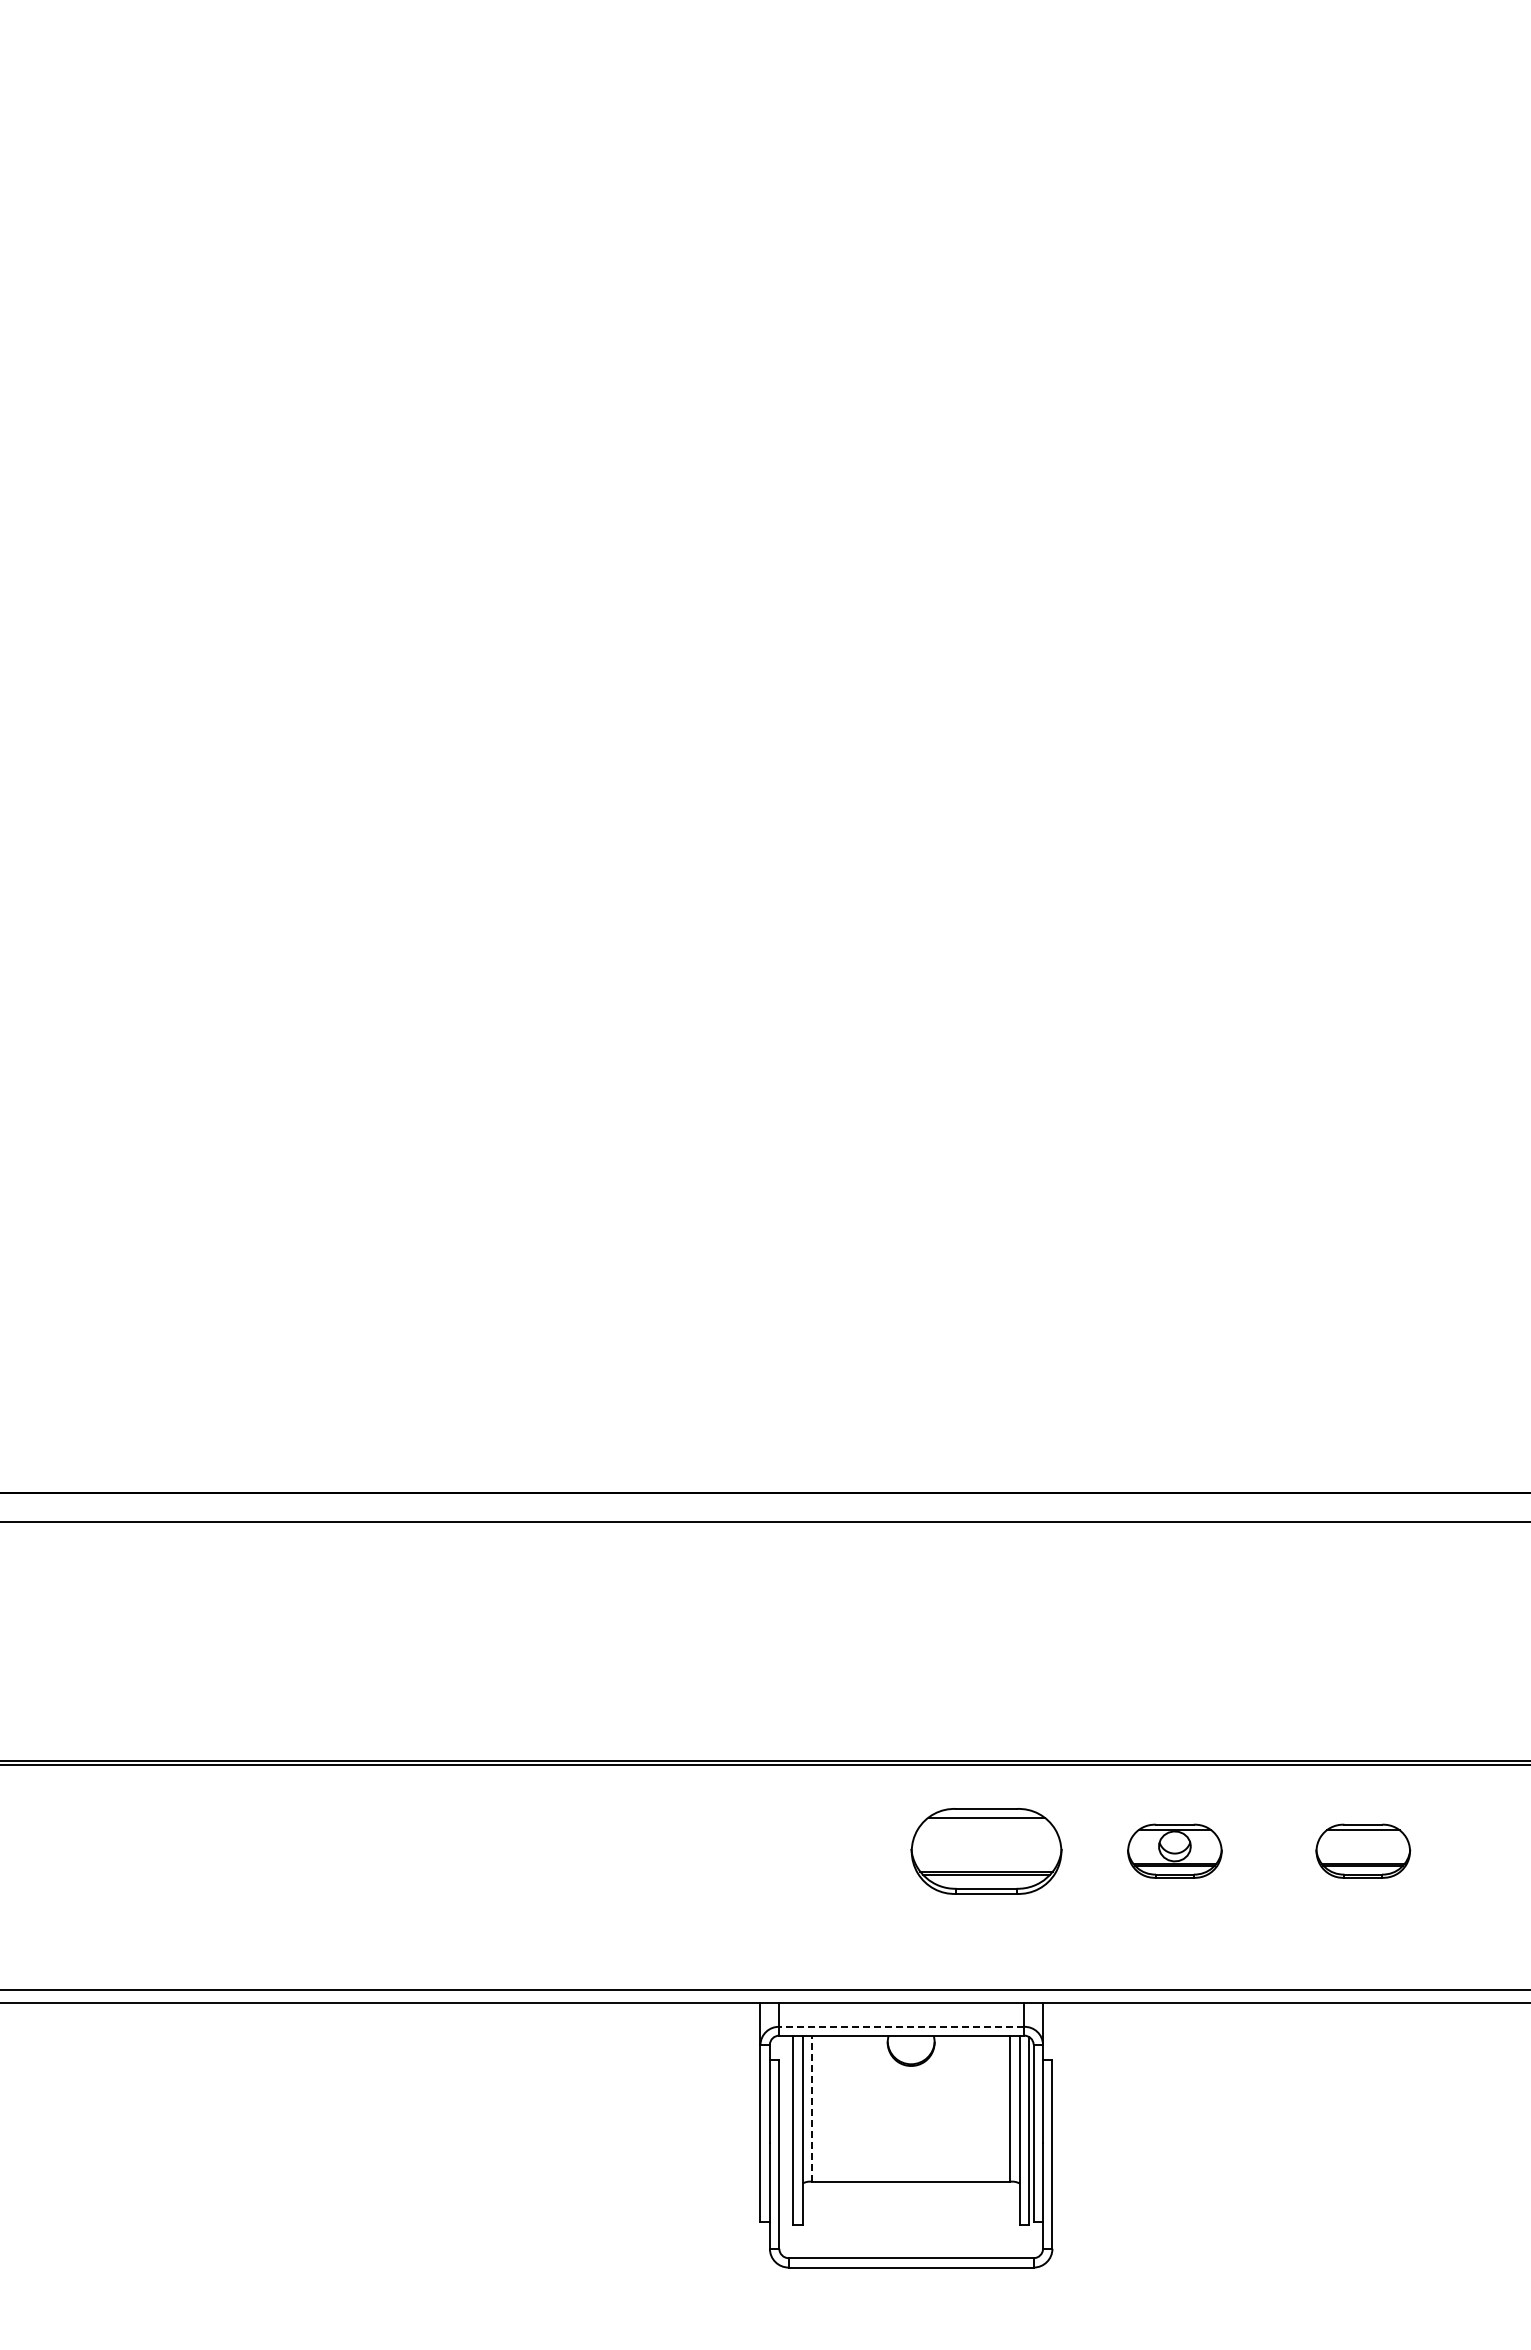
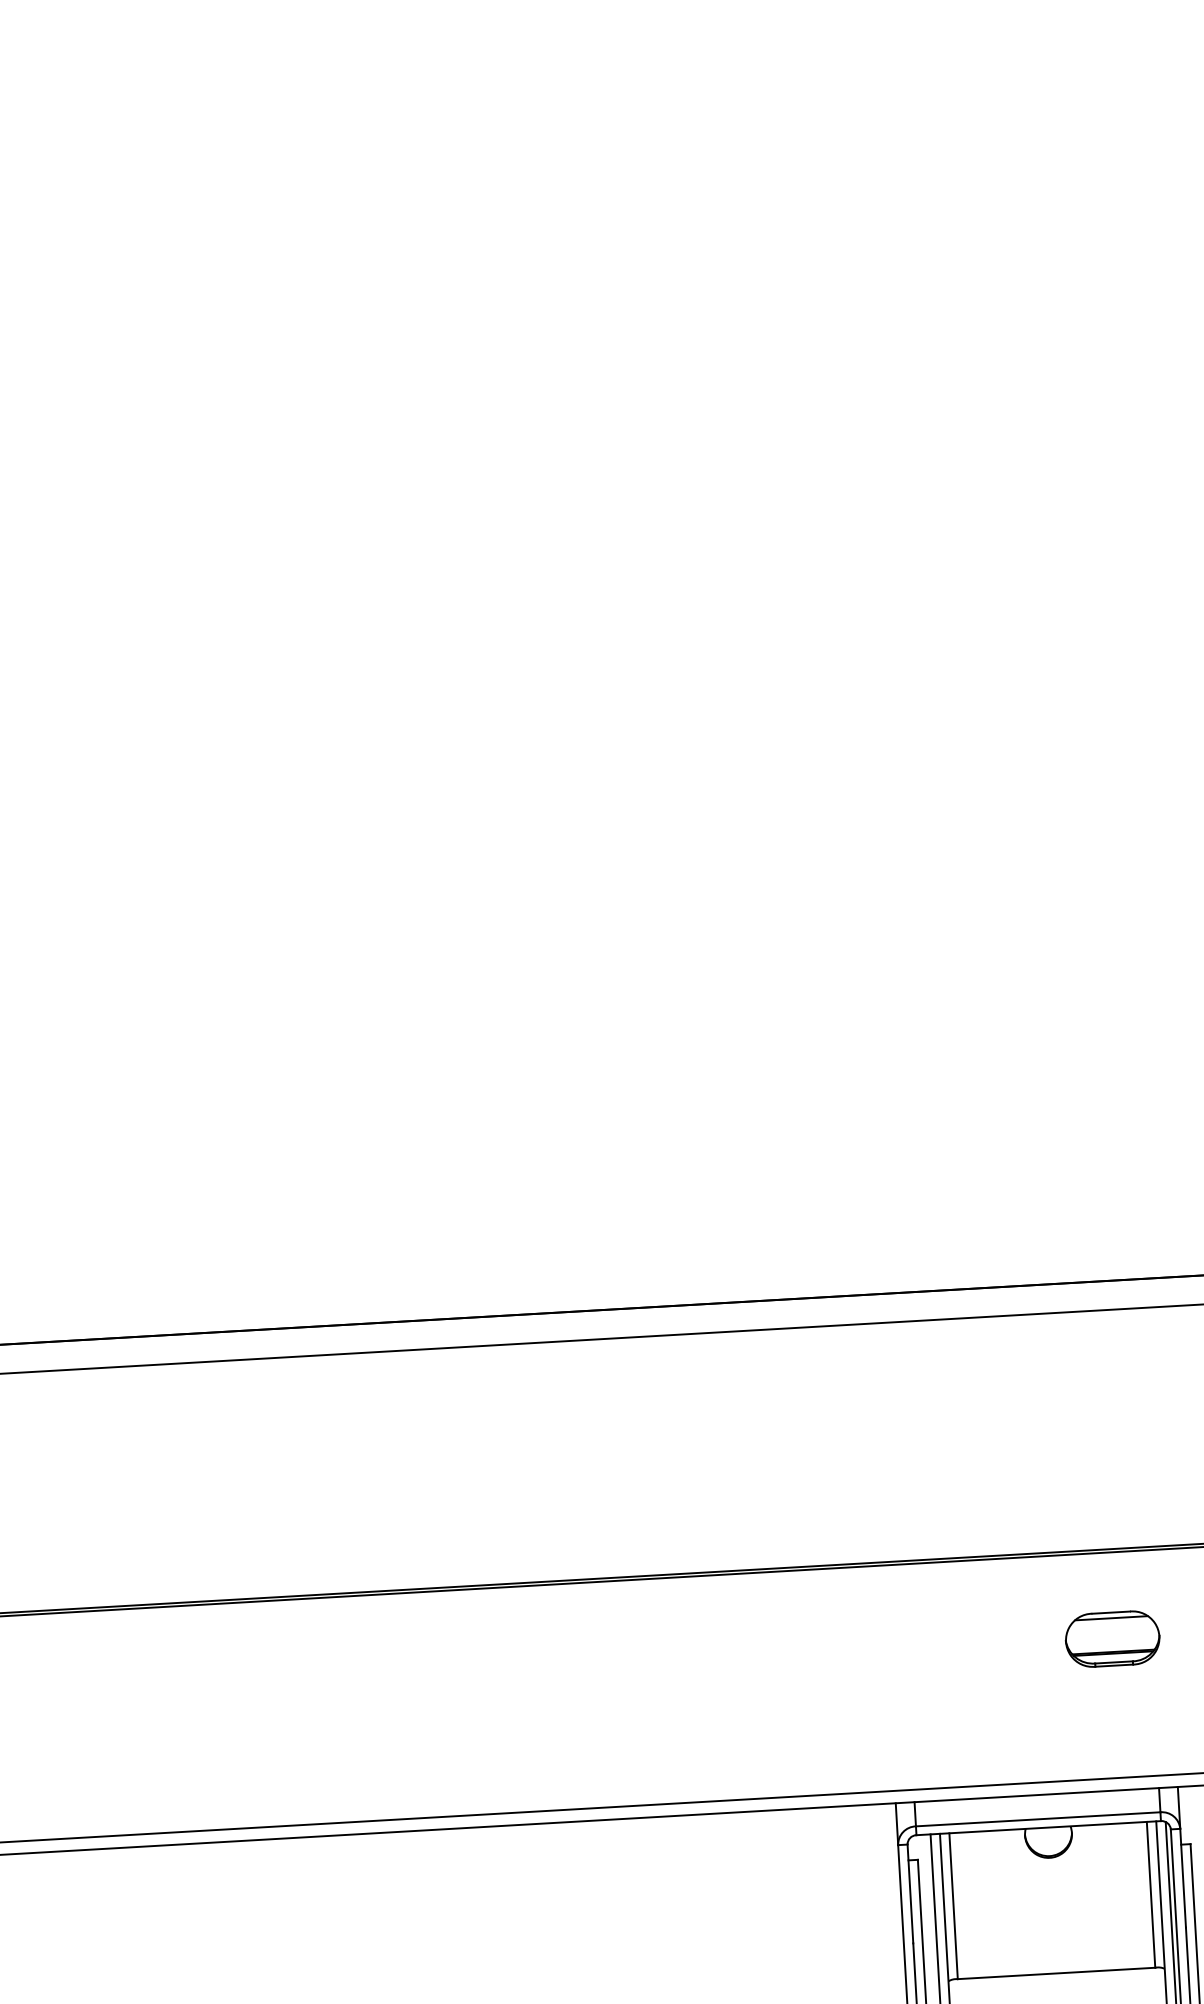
part: (986, 1850) -> (1112, 1638), size x0.62
line: (901, 2026) -> (1037, 1818), dashed -> solid
line: (812, 2108) -> (953, 1905), dashed -> solid

